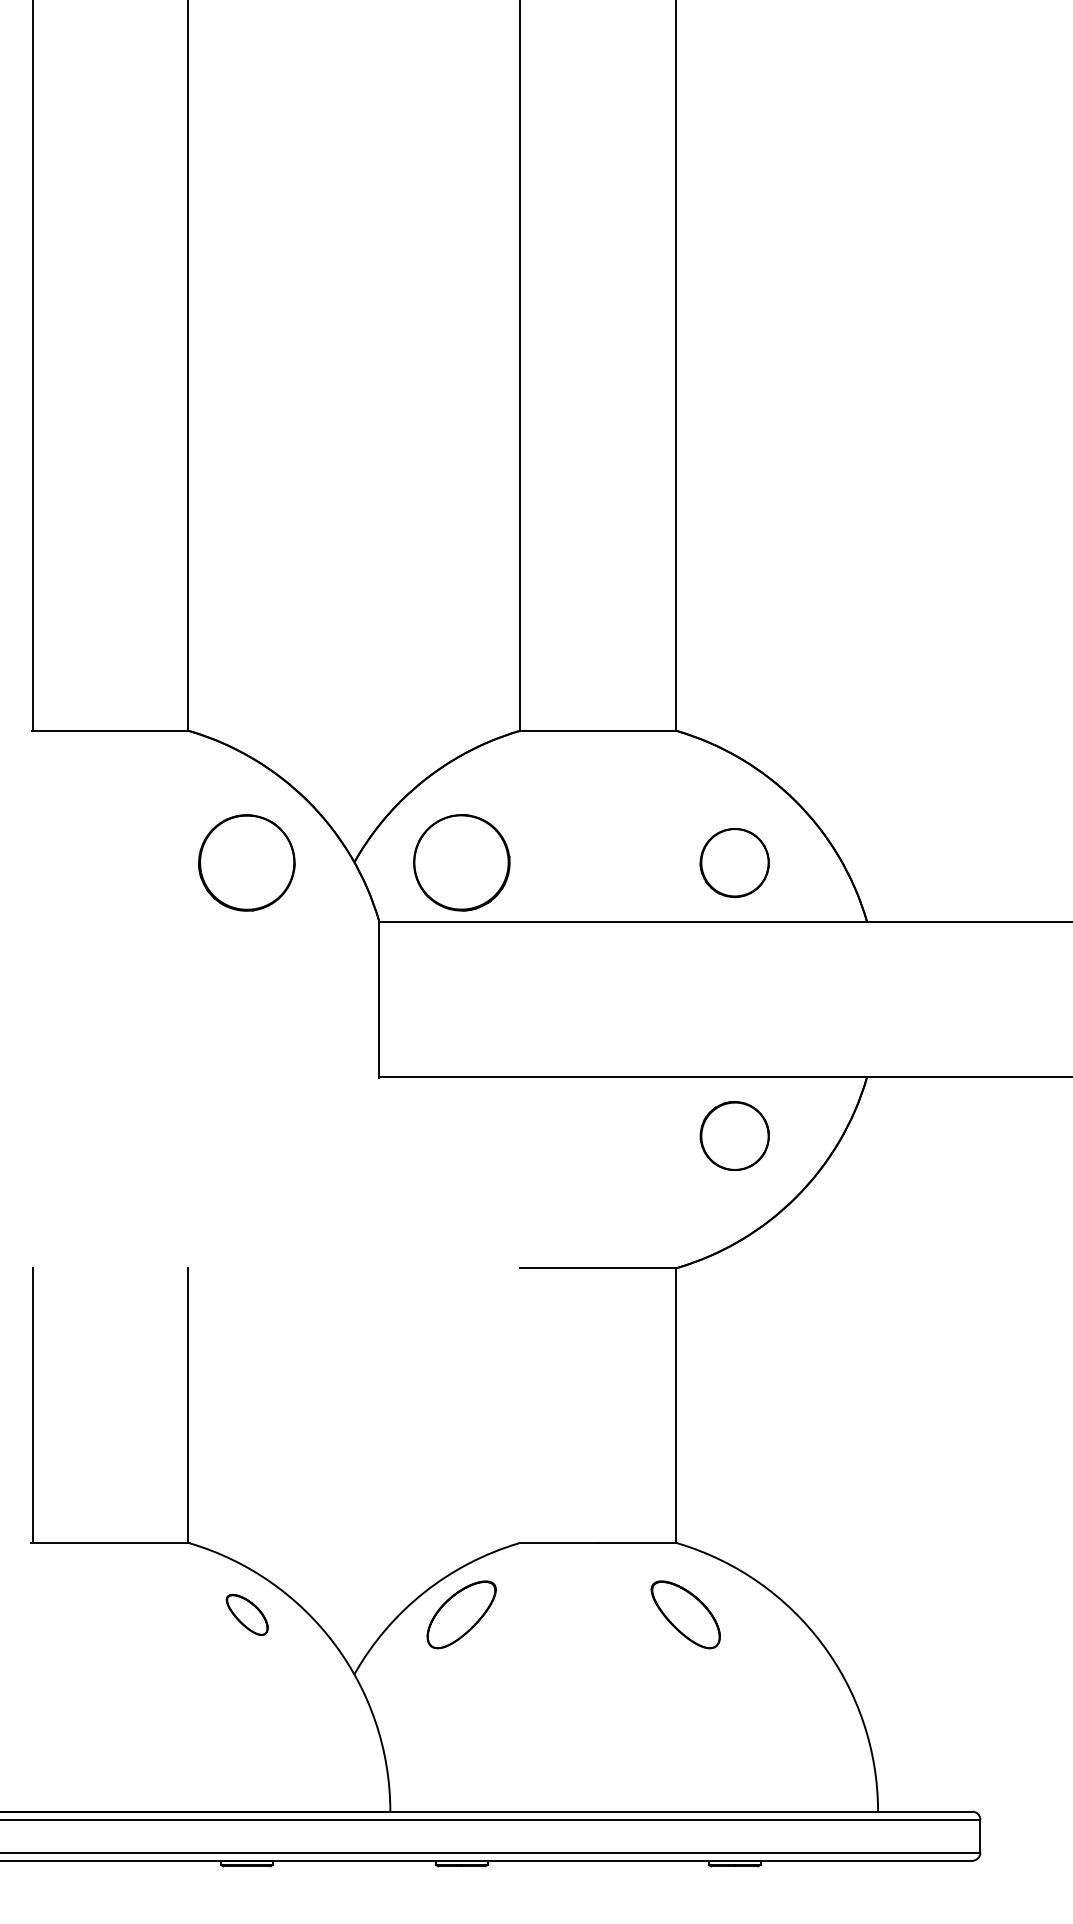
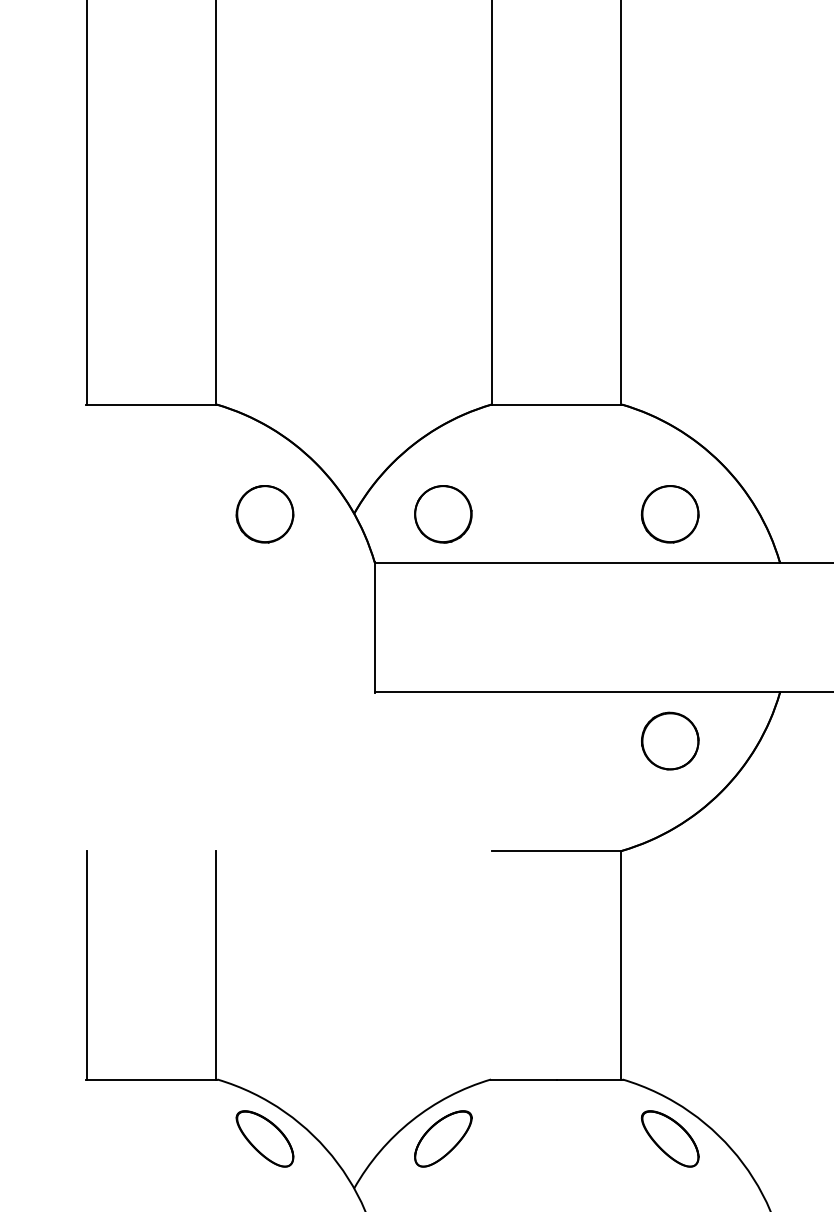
circle: (247, 862) -> (265, 513), size x0.71
circle: (461, 863) -> (443, 514), size x0.71
part: (247, 1614) -> (265, 1138), size x1.67
part: (685, 1614) -> (669, 1138), moved

